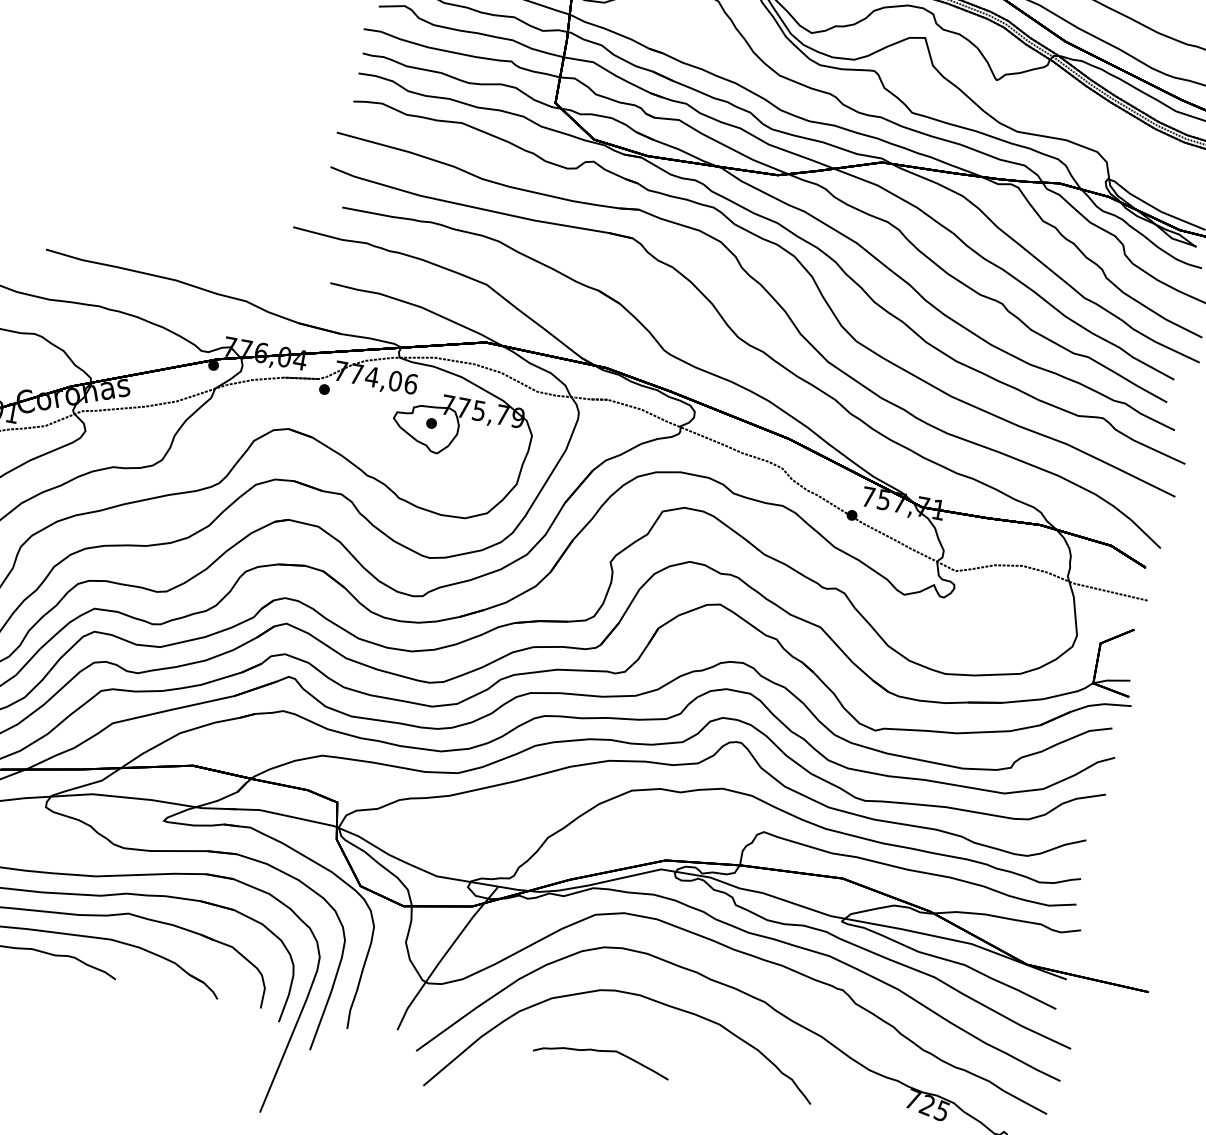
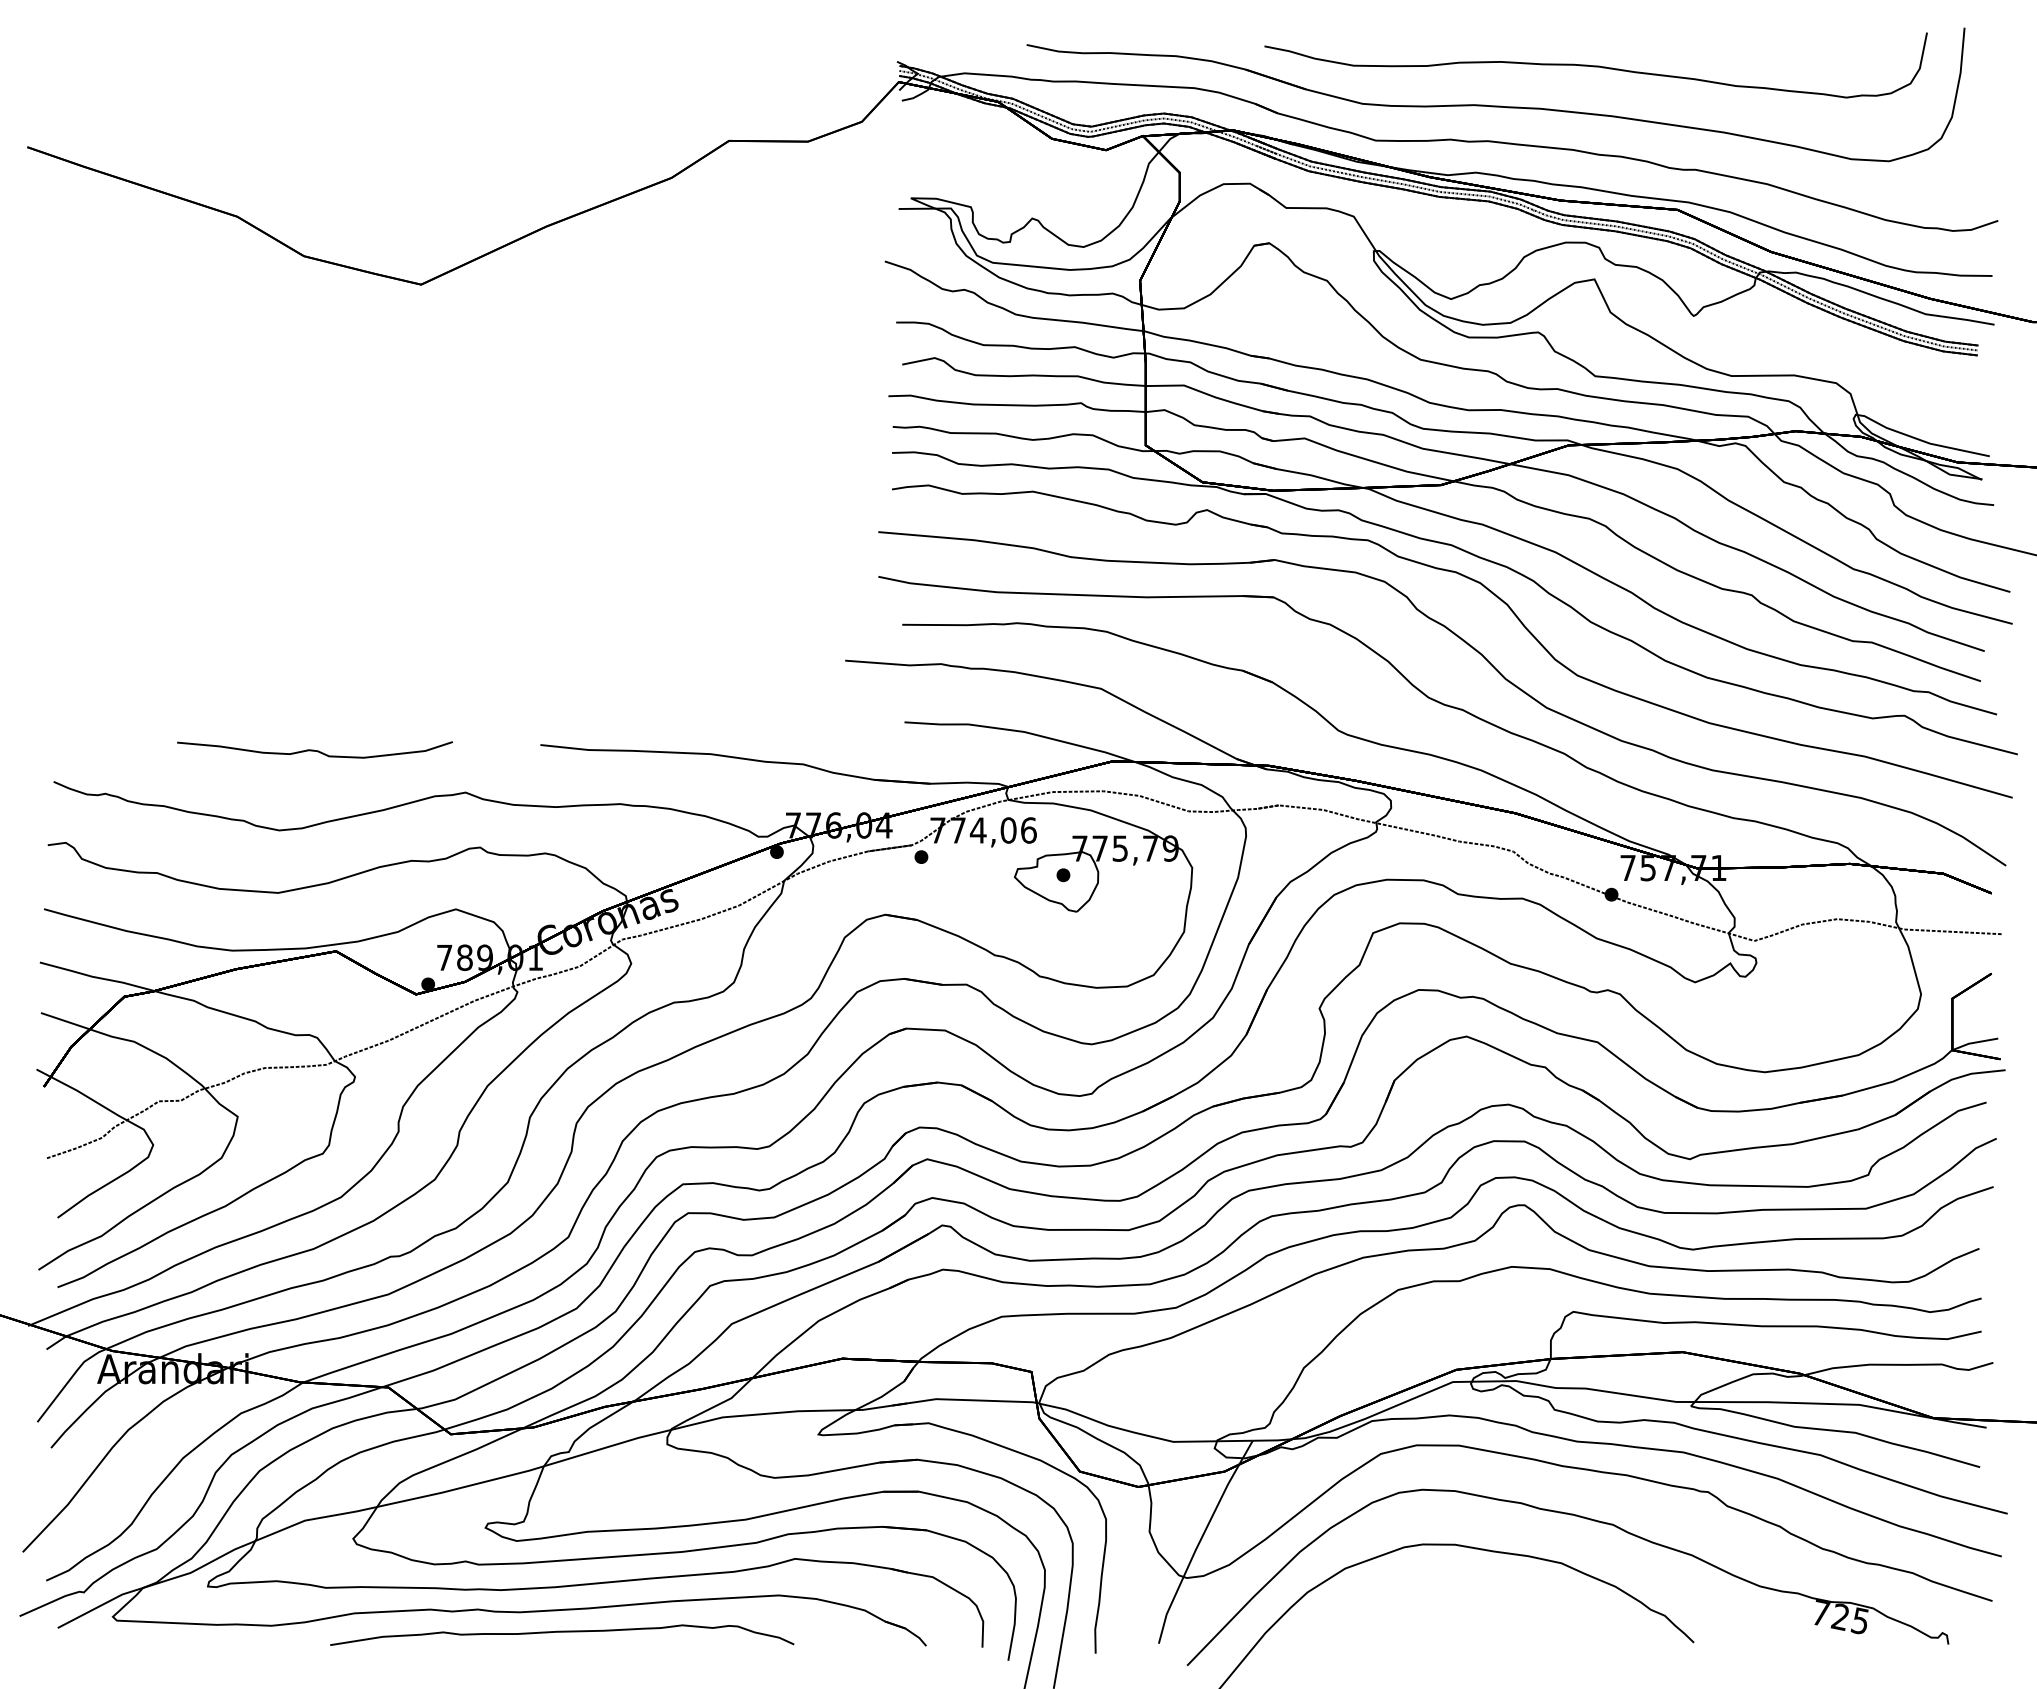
curve: (602, 1052) -> (1420, 1624), removed

